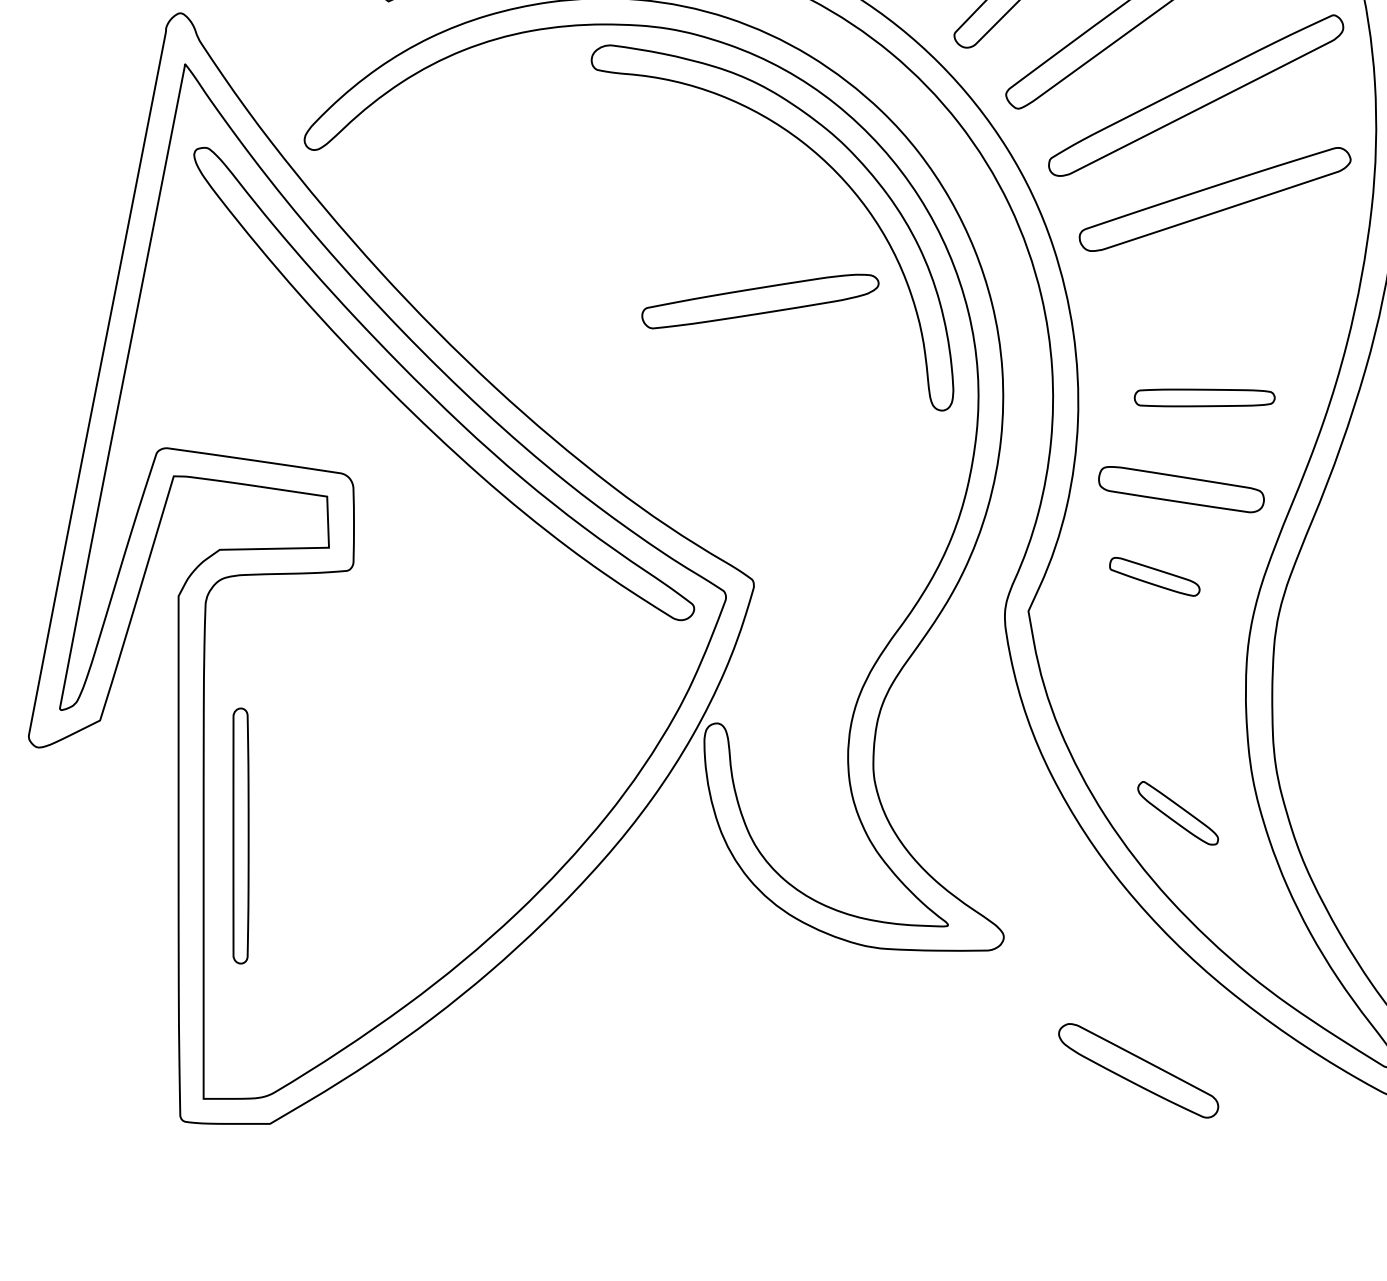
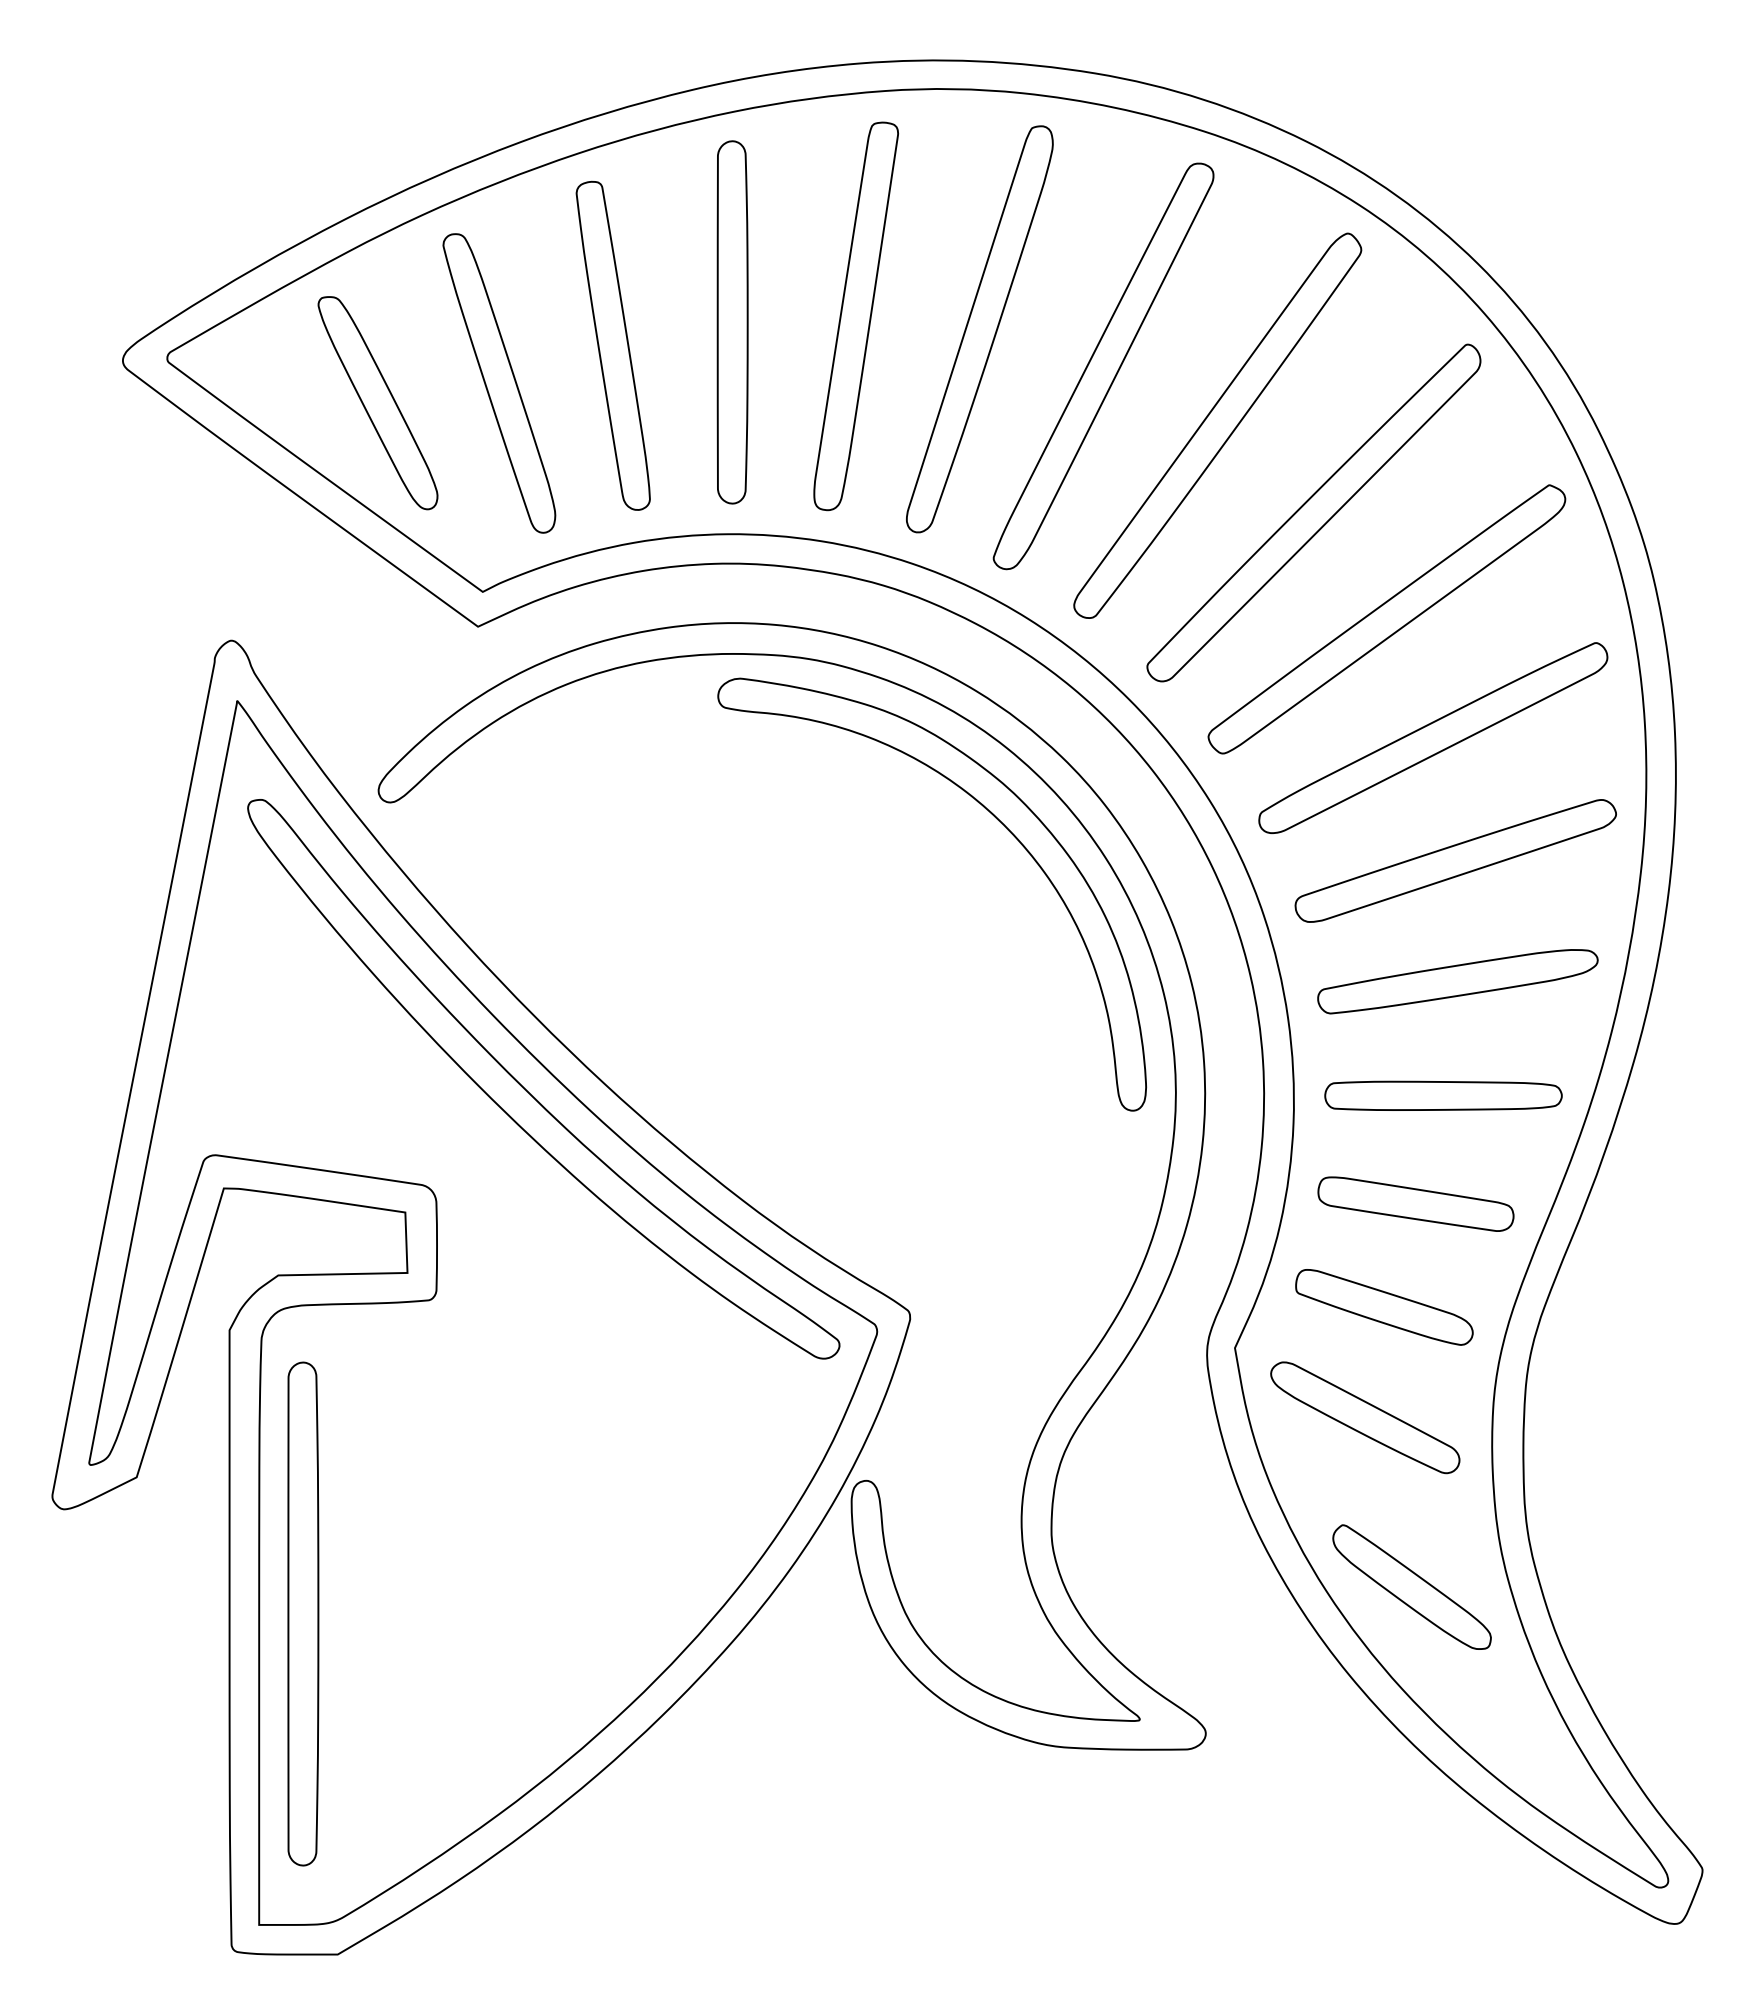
part: (760, 301) -> (1457, 981), moved
part: (1204, 397) -> (1443, 1095), size x1.43
part: (1154, 576) -> (1384, 1307), size x1.67
part: (1177, 812) -> (1411, 1586), size x1.67
part: (241, 835) -> (303, 1613), size x1.67
part: (1138, 1070) -> (1365, 1417), moved

